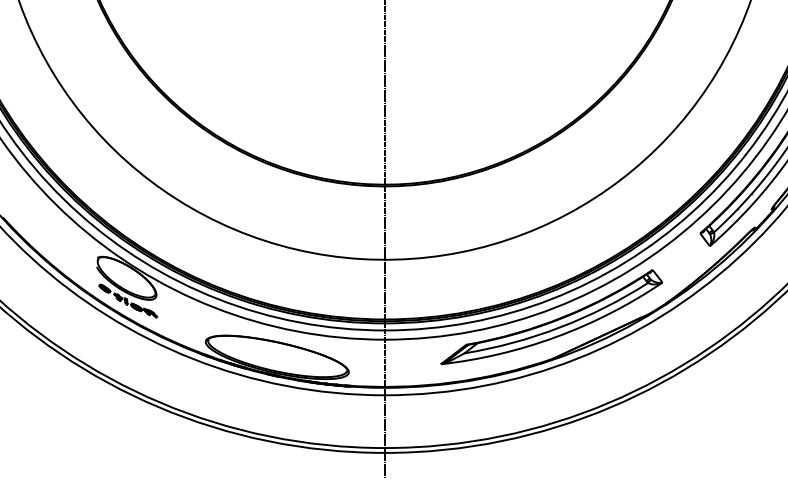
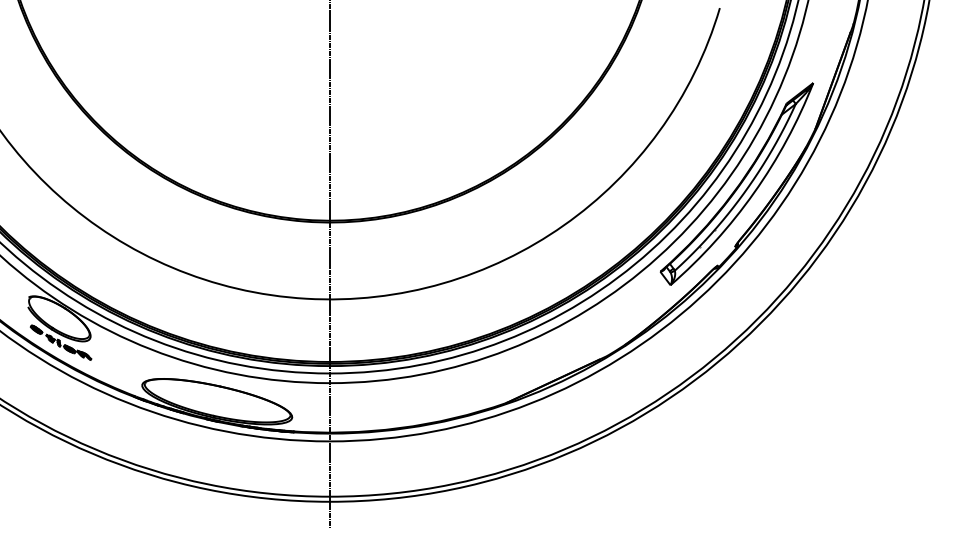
part: (551, 317) -> (504, 359), removed

